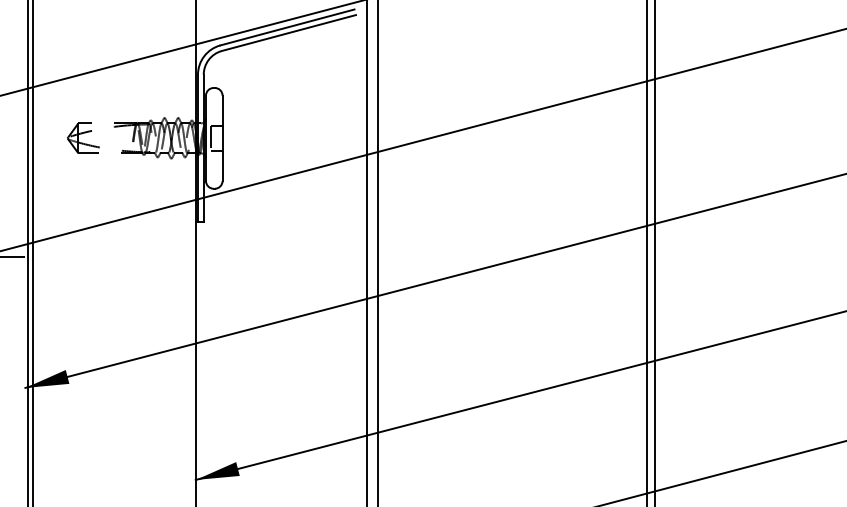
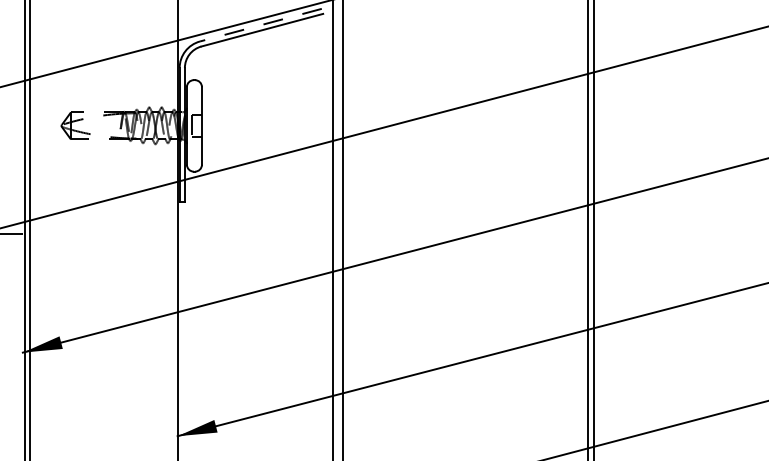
line: (287, 27) -> (260, 25), solid -> dashed

